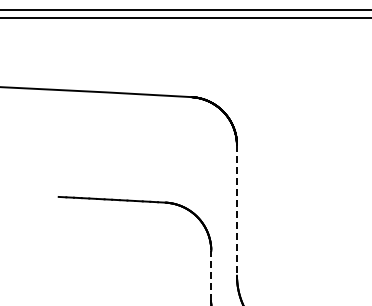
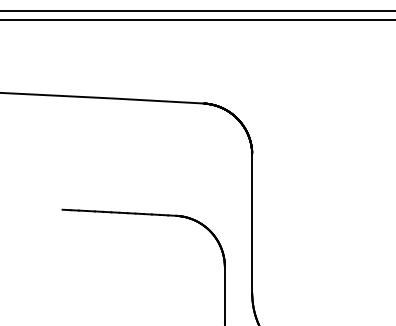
line: (236, 211) -> (251, 225), dashed -> solid
line: (211, 275) -> (225, 293), dashed -> solid

